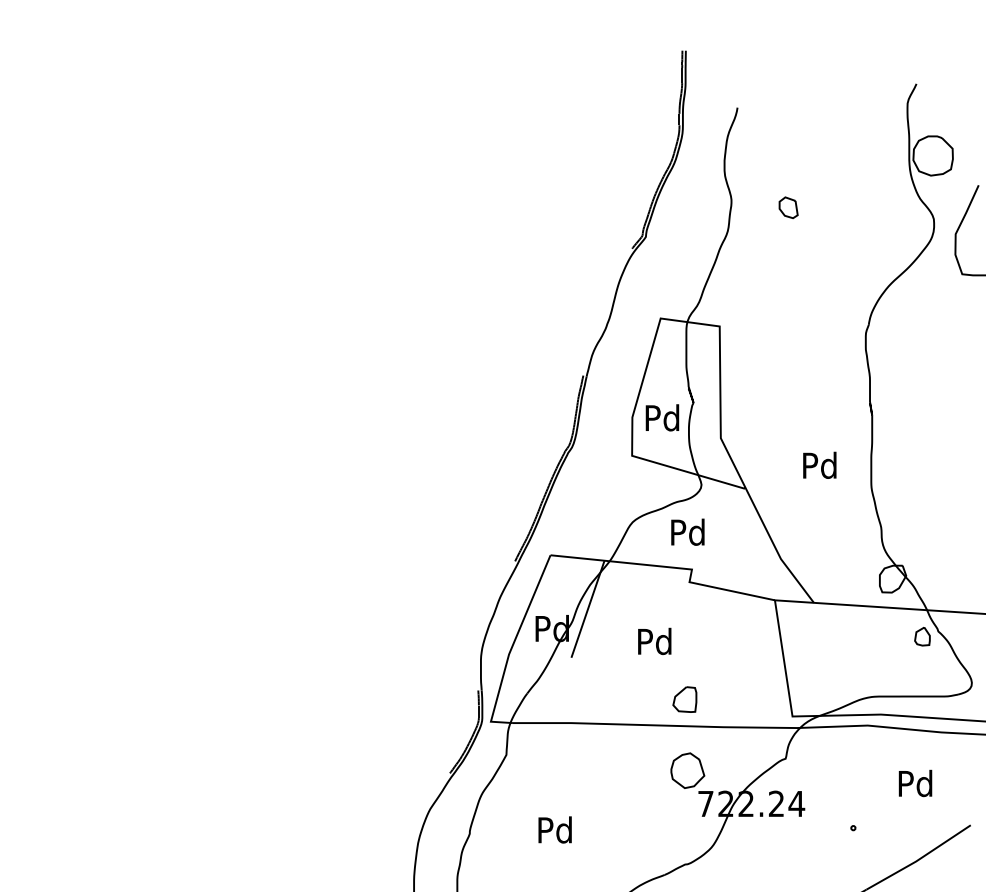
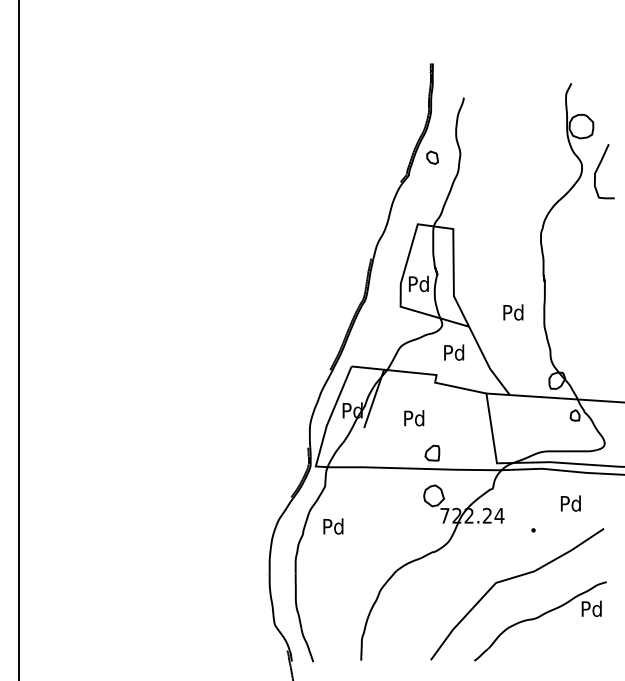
part: (788, 207) -> (432, 157), moved
text: (688, 531) -> (454, 352), moved
text: (555, 829) -> (333, 526), moved

